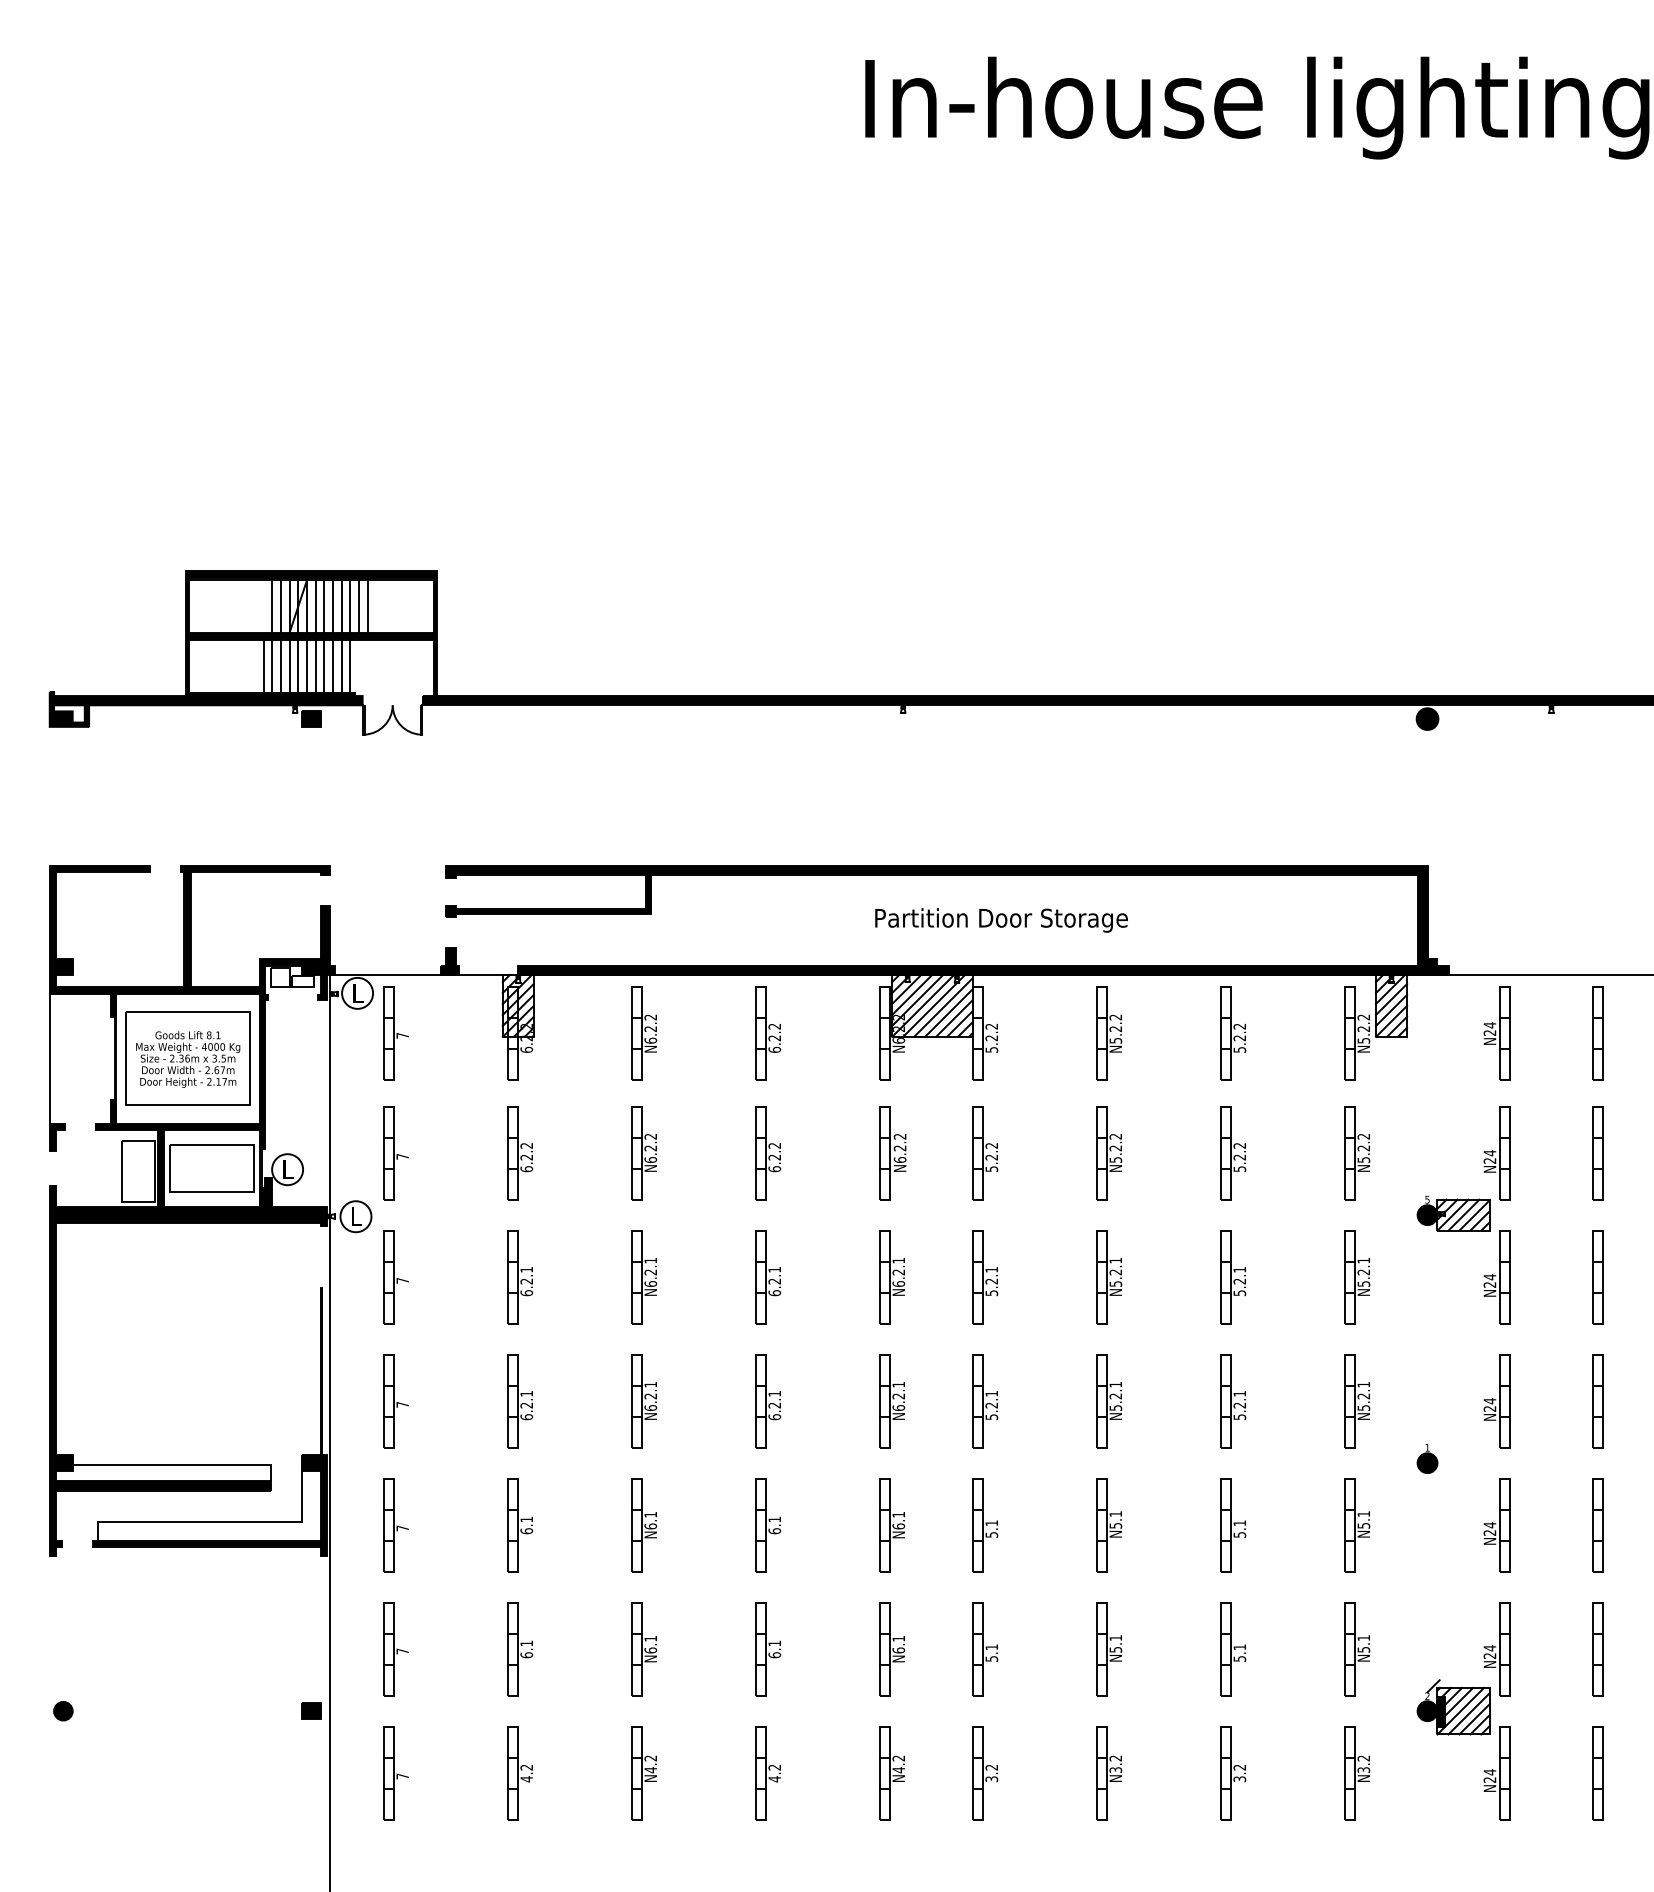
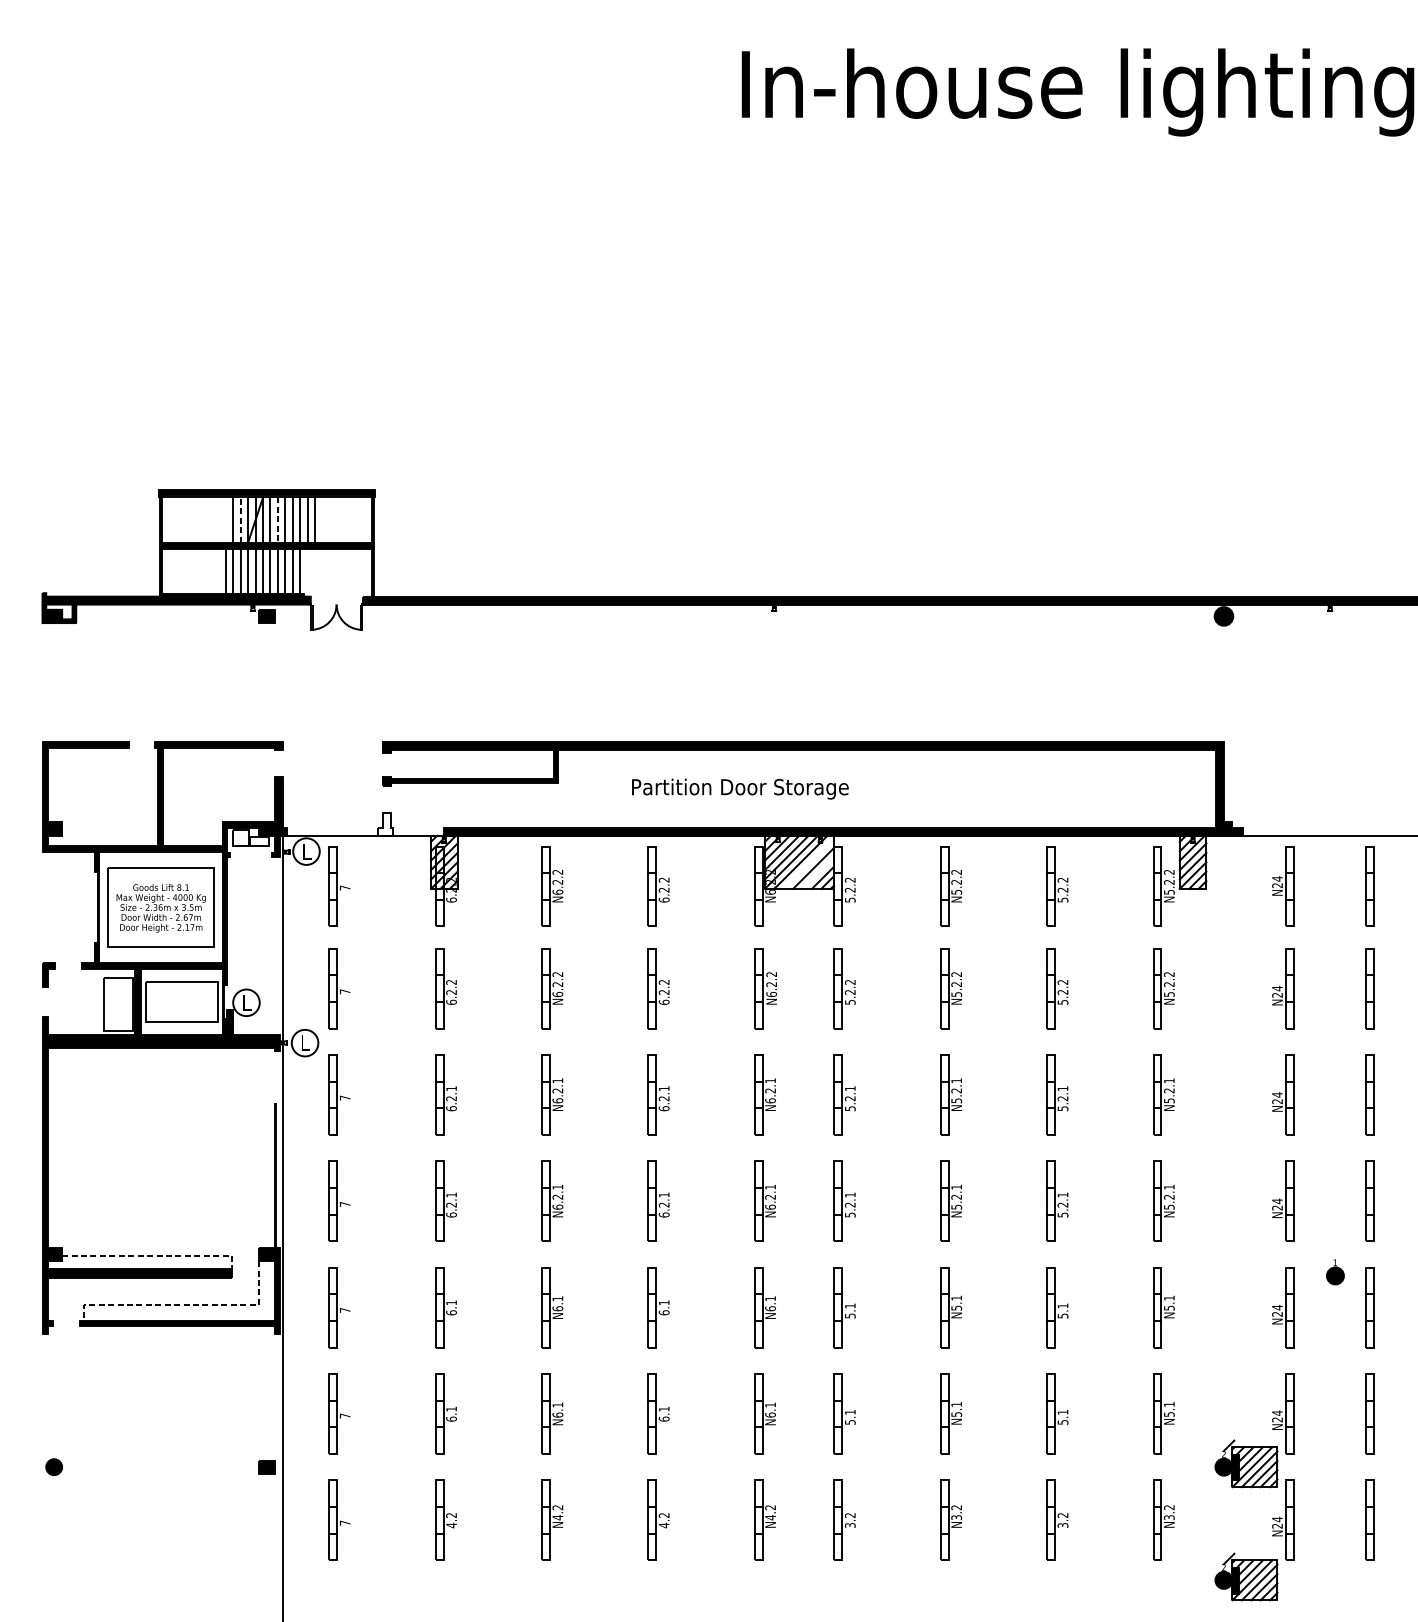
line: (280, 606) -> (240, 519), solid -> dashed
line: (324, 607) -> (278, 520), solid -> dashed
text: (1001, 920) -> (740, 789), moved
fill: (449, 960) -> (385, 823), removed
line: (943, 1007) -> (808, 863), removed
line: (954, 1018) -> (818, 873), removed
line: (49, 1058) -> (42, 907), removed
part: (1453, 1213) -> (1246, 1040), removed
part: (1427, 1458) -> (1335, 1271), moved
line: (180, 1465) -> (154, 1256), solid -> dashed
line: (216, 1522) -> (185, 1305), solid -> dashed
part: (1453, 1839) -> (1246, 1577), added

